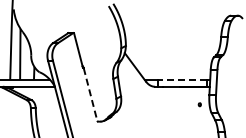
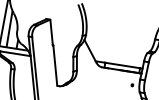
line: (181, 79) -> (122, 65), dashed -> solid
line: (90, 94) -> (55, 65), dashed -> solid

